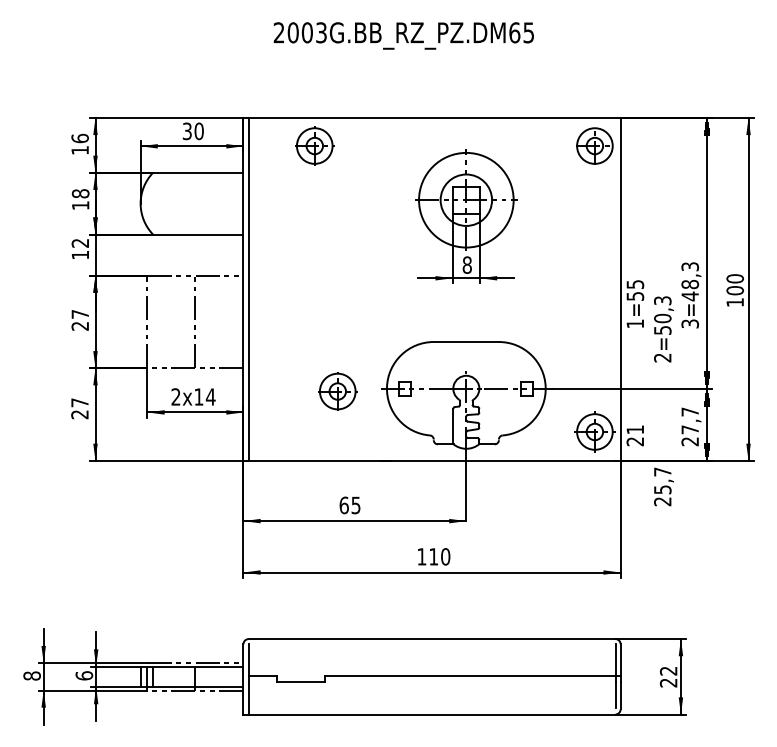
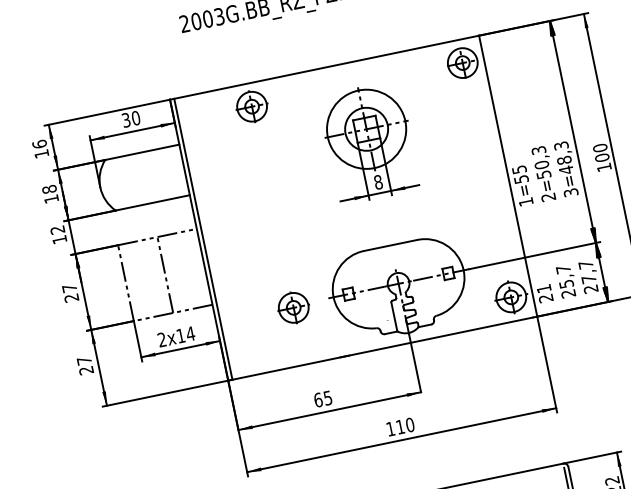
part: (314, 145) -> (251, 106), moved
text: (663, 329) -> (544, 173), moved
text: (663, 486) -> (566, 281), moved

